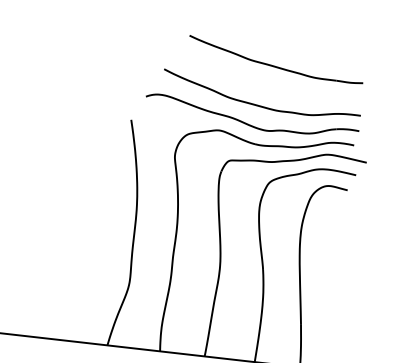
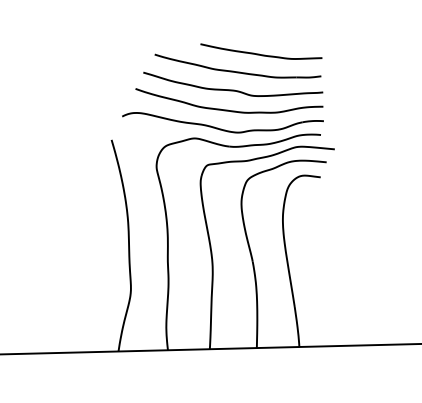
curve: (300, 49) -> (259, 53), added
curve: (268, 84) -> (233, 89), added

